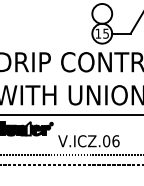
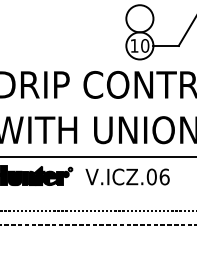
text: (106, 33) -> (145, 45), 15 -> 10
fill: (28, 128) -> (39, 175), added
text: (88, 140) -> (127, 176), moved

